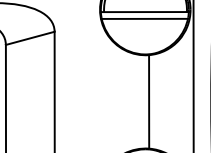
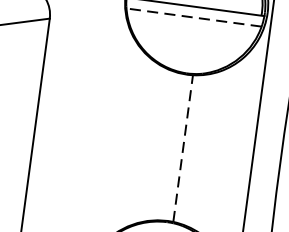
line: (144, 18) -> (193, 16), solid -> dashed
line: (149, 101) -> (183, 148), solid -> dashed

